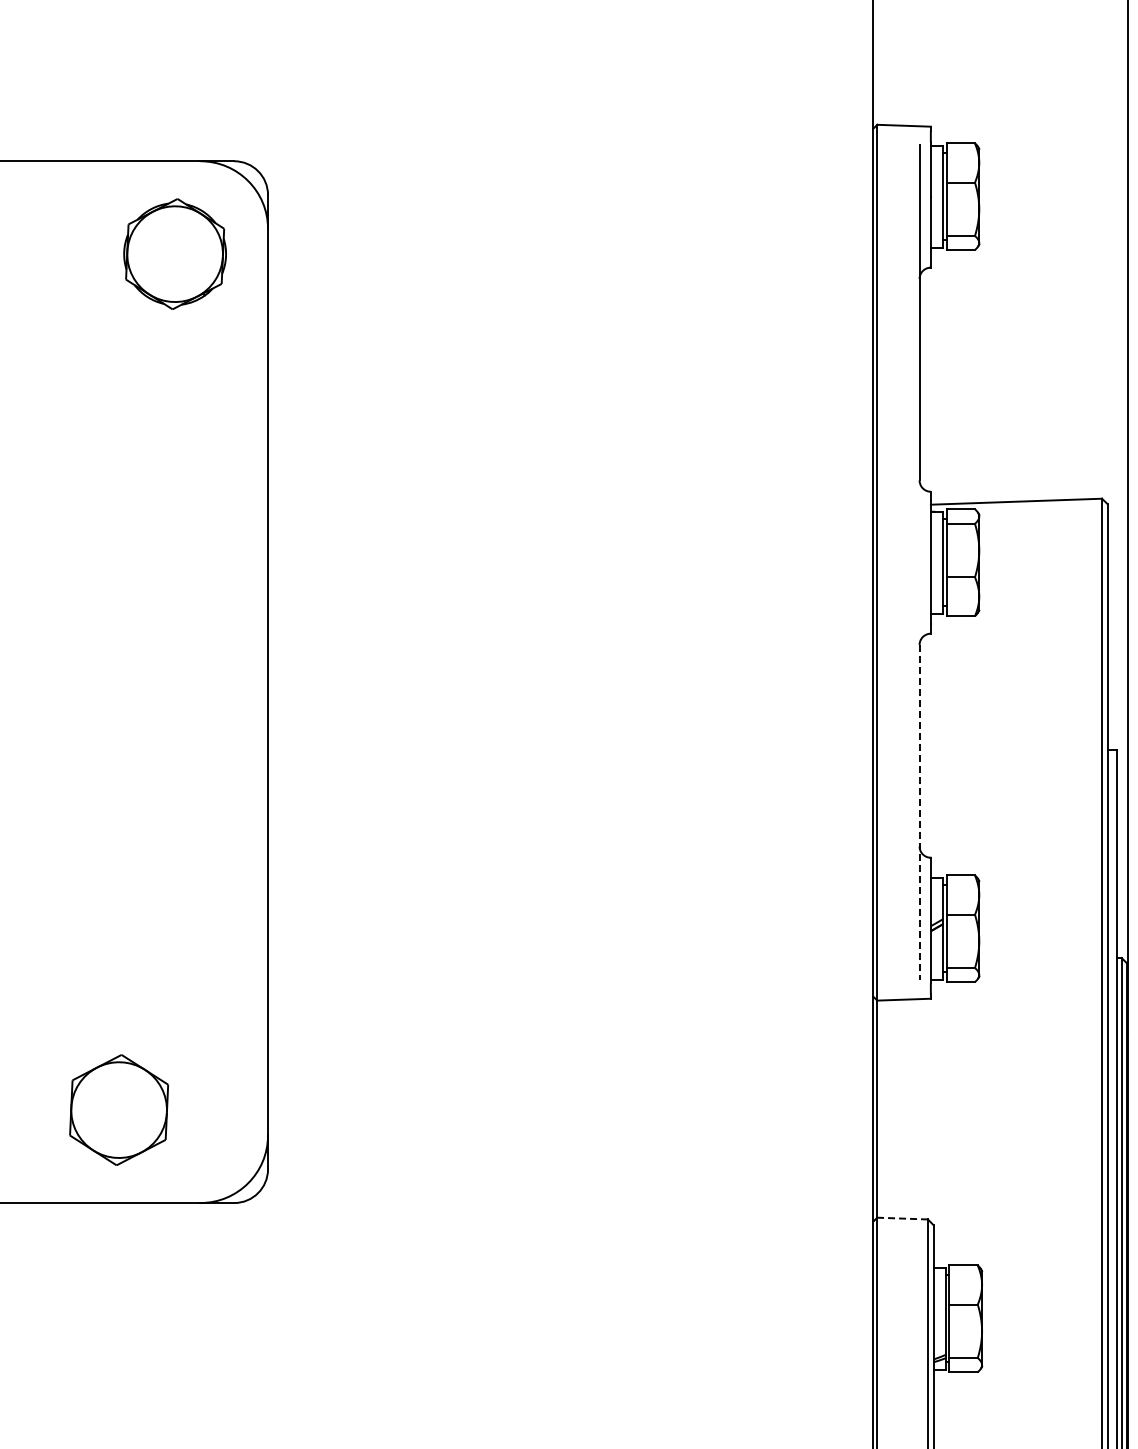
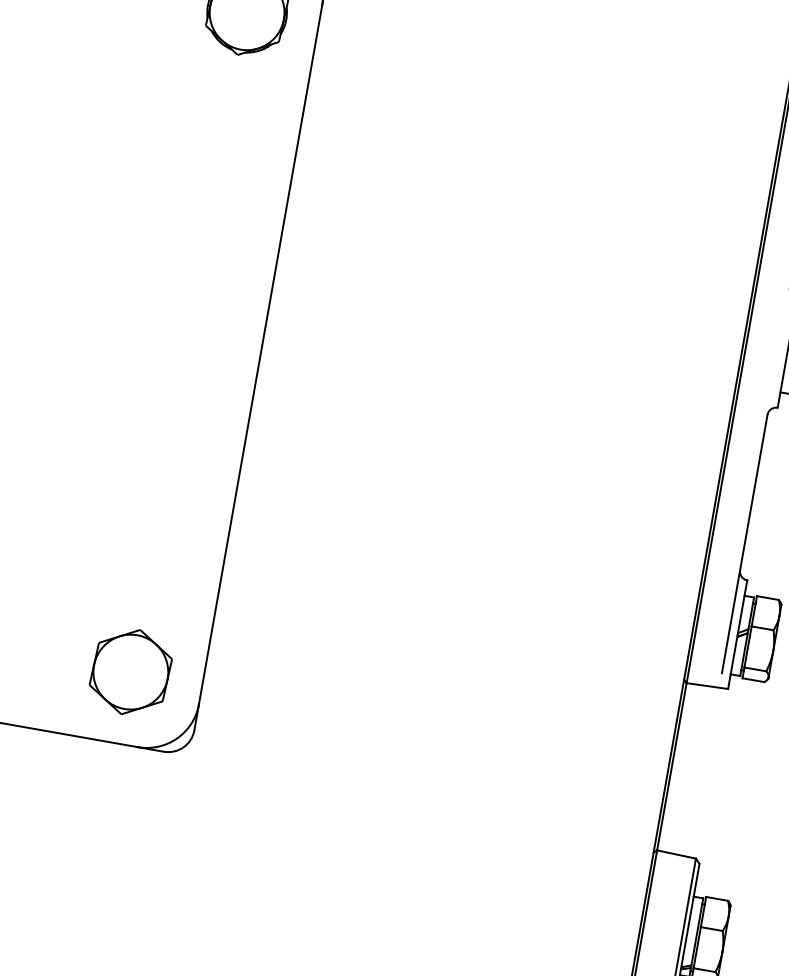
line: (919, 812) -> (744, 543), dashed -> solid
part: (119, 1109) -> (131, 671), moved
line: (902, 1218) -> (676, 854), dashed -> solid

